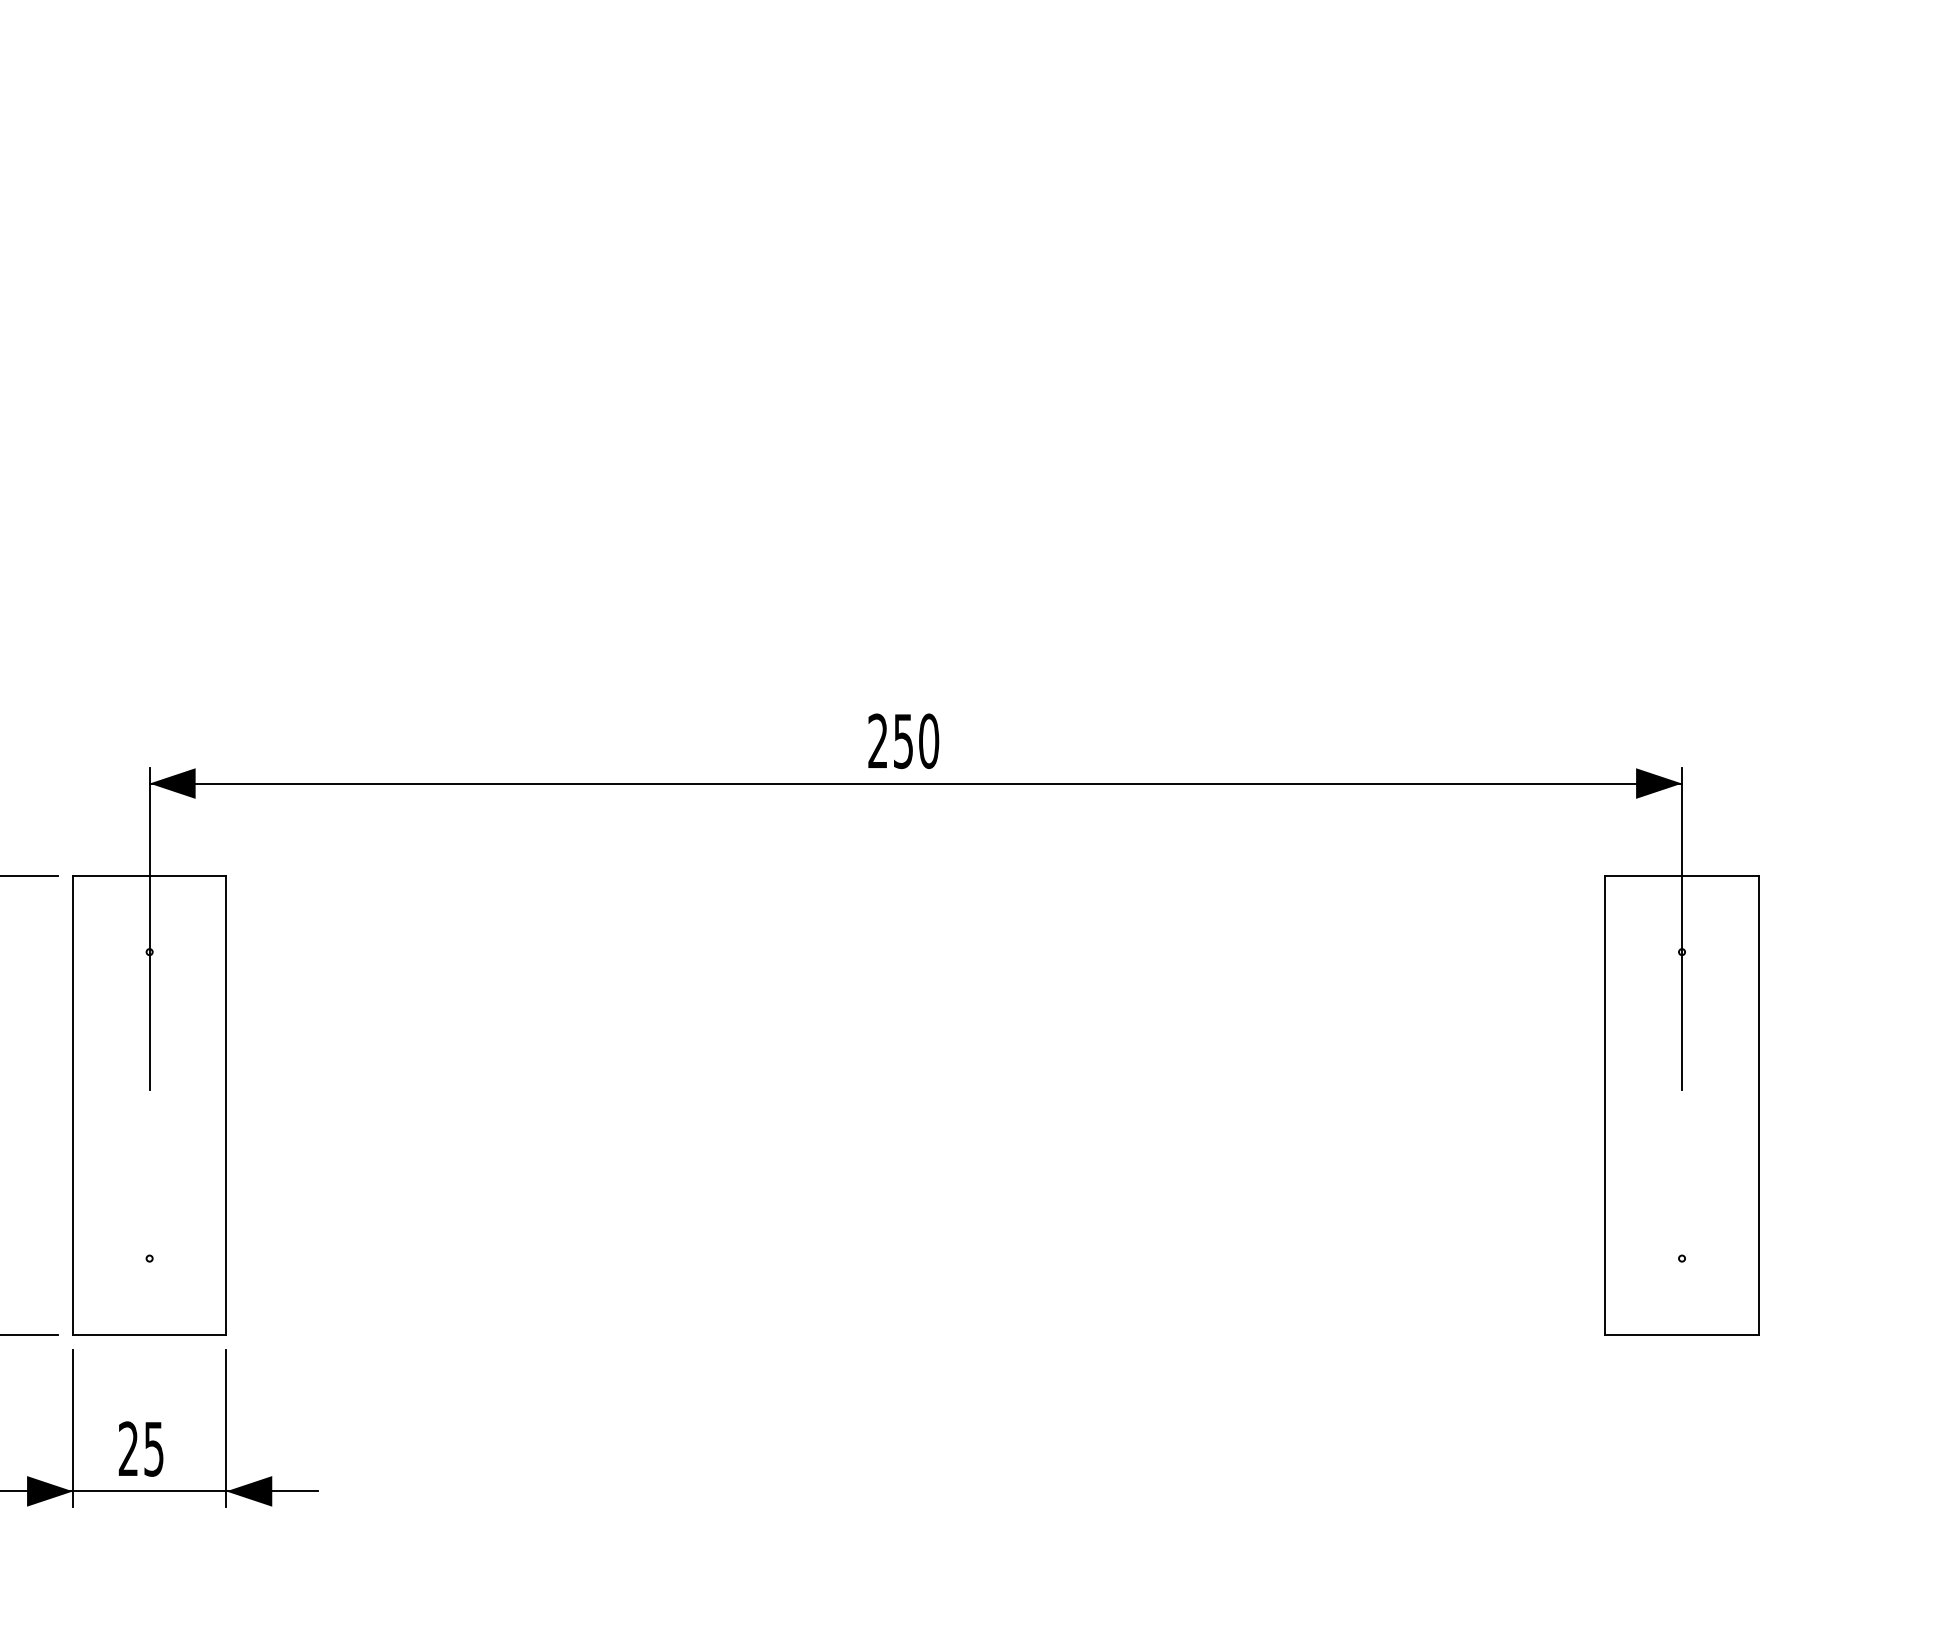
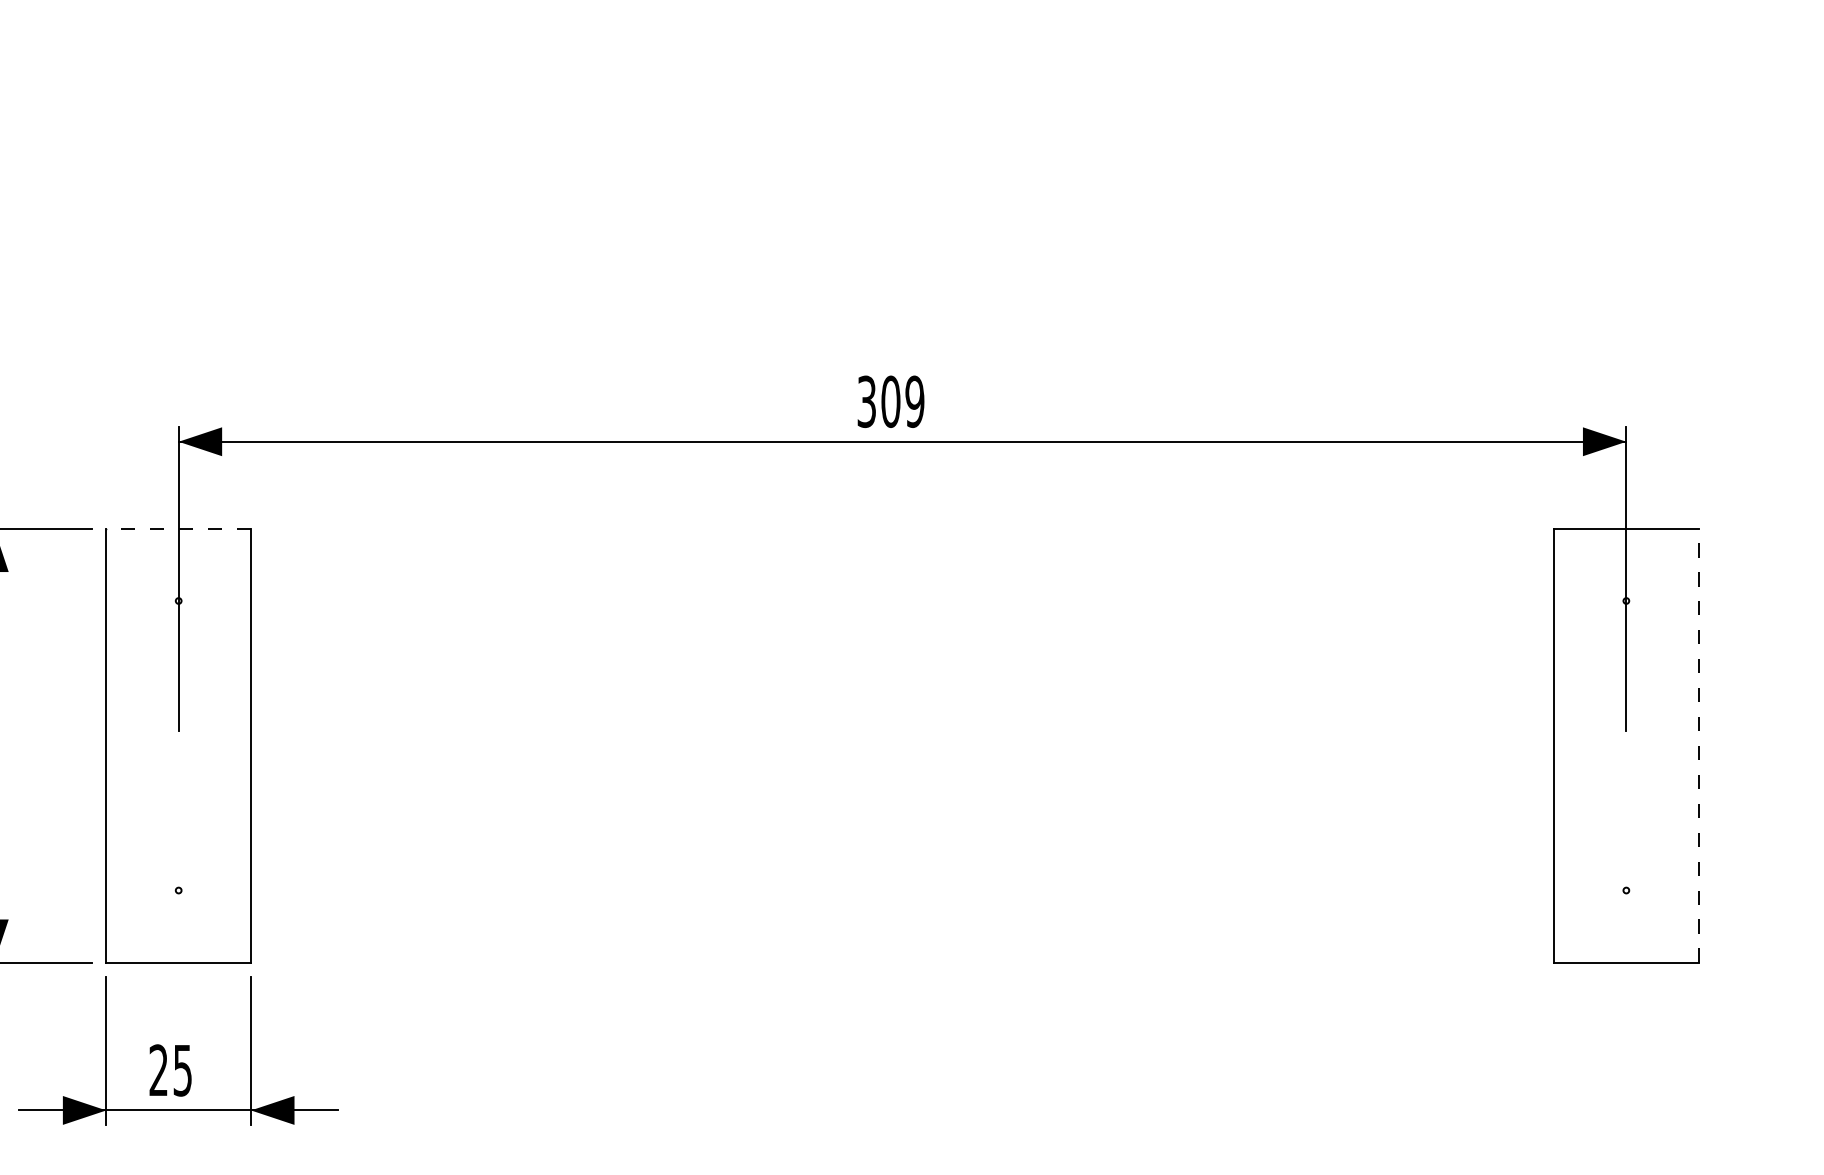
text: (903, 741) -> (890, 402), 250 -> 309
line: (149, 875) -> (178, 528), solid -> dashed
line: (1758, 1105) -> (1698, 745), solid -> dashed

